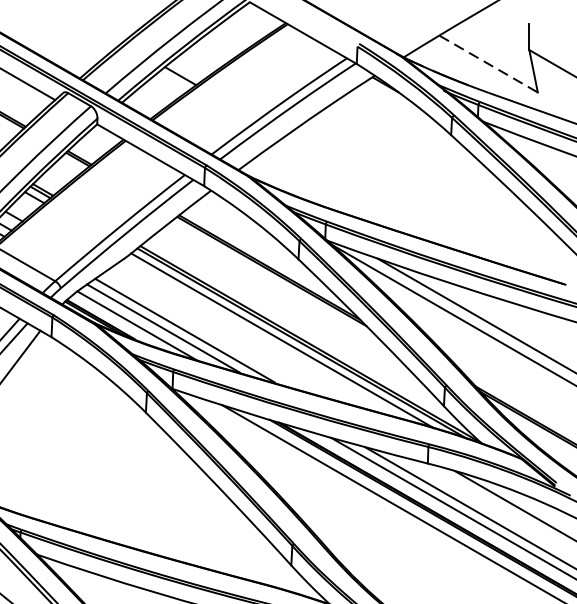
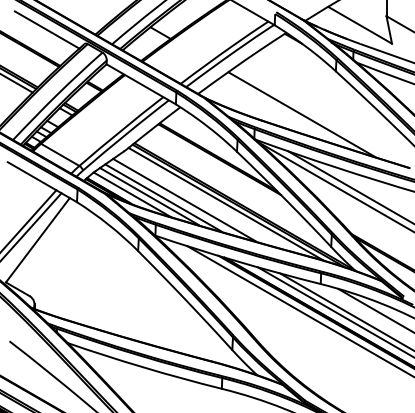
line: (489, 64) -> (360, 25), dashed -> solid
line: (398, 201) -> (301, 114), added
line: (217, 333) -> (184, 199), added

